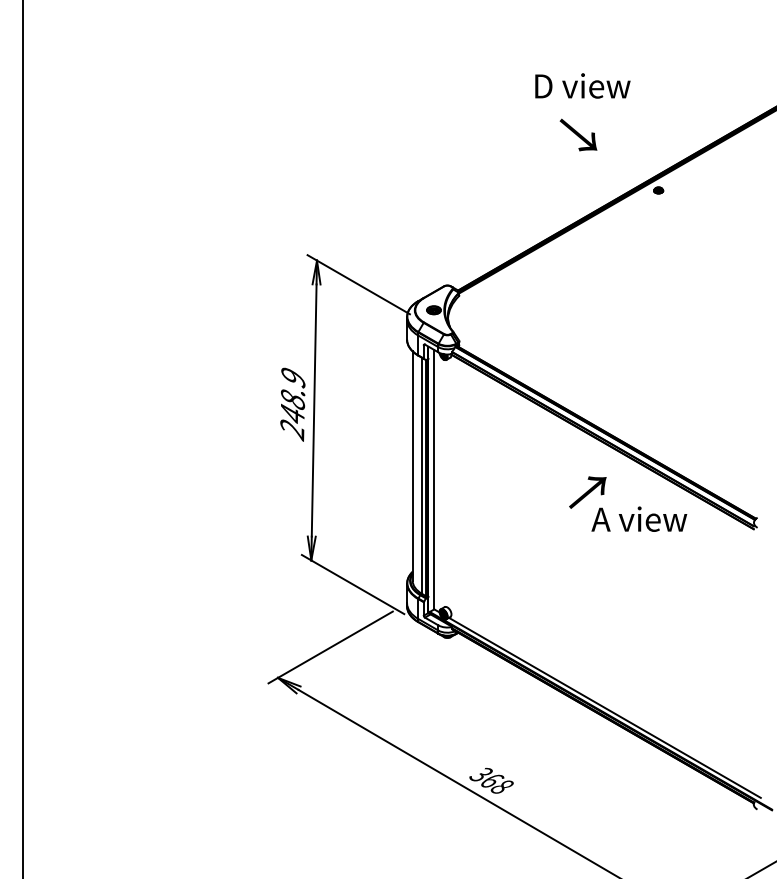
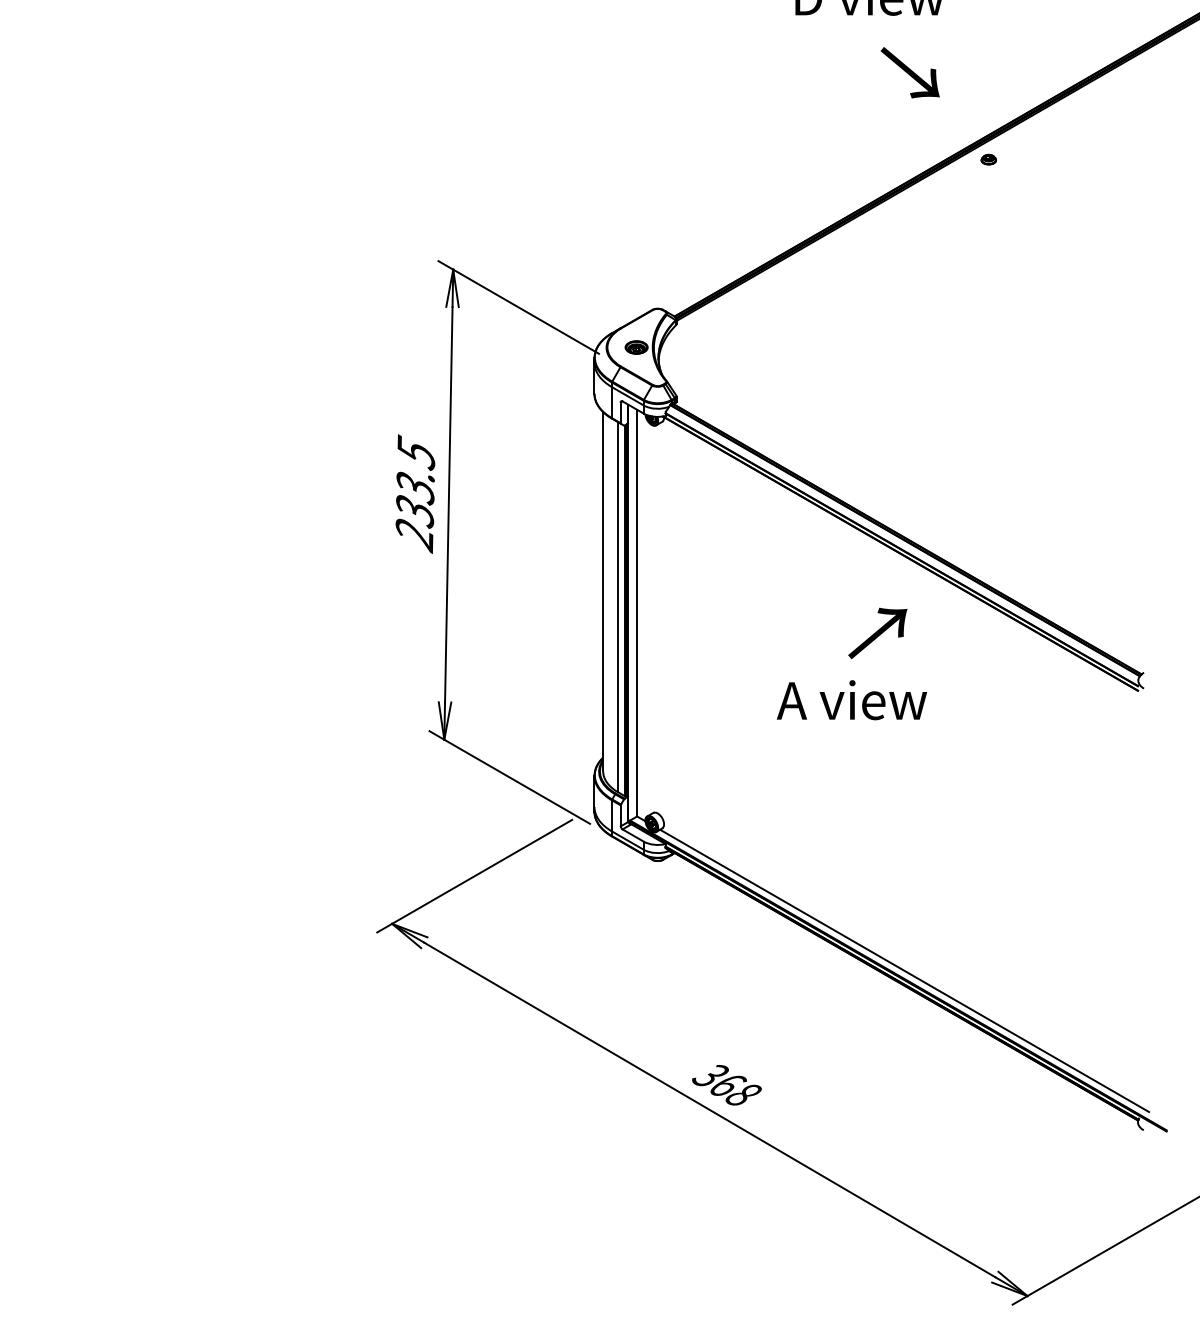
text: (578, 134) -> (910, 71), moved
text: (292, 395) -> (414, 481), 248.9 -> 233.5
text: (639, 518) -> (852, 699), moved

